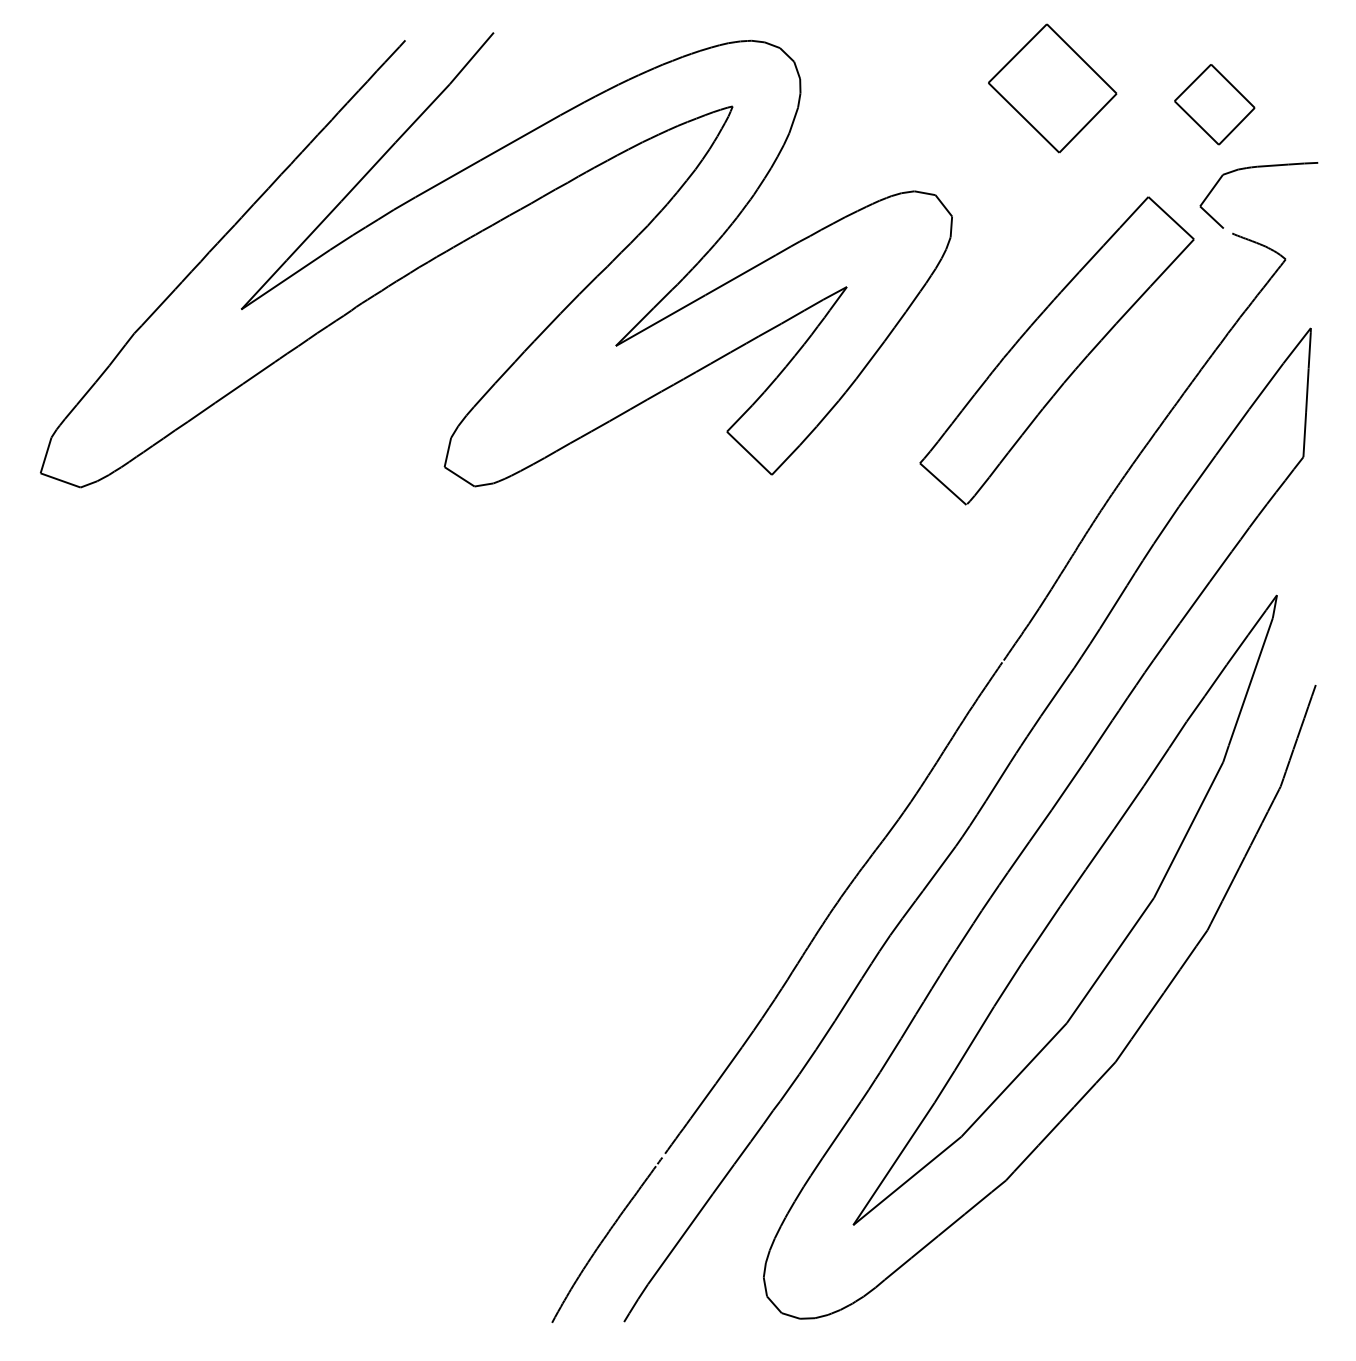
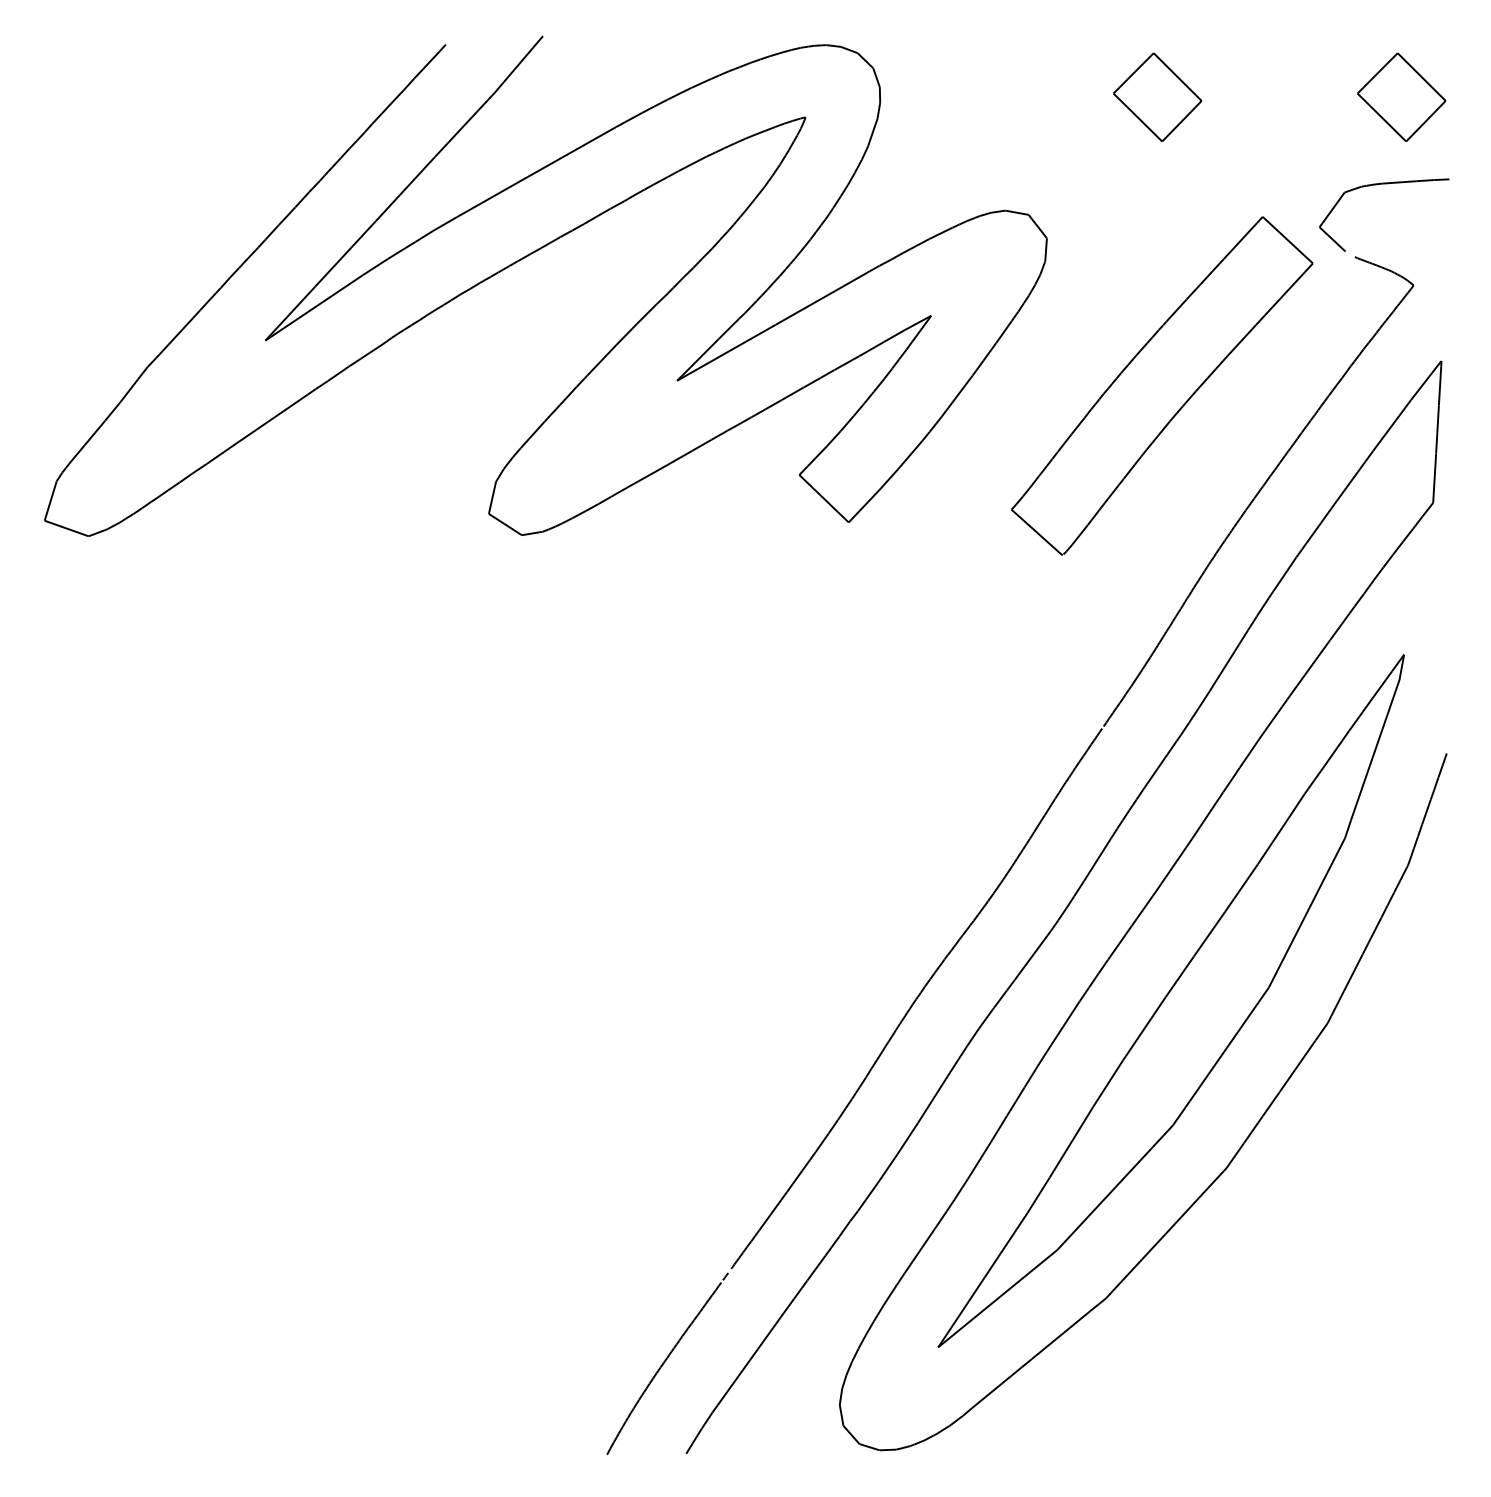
part: (1052, 87) -> (1157, 96), size x0.62
part: (1214, 103) -> (1401, 96), moved

